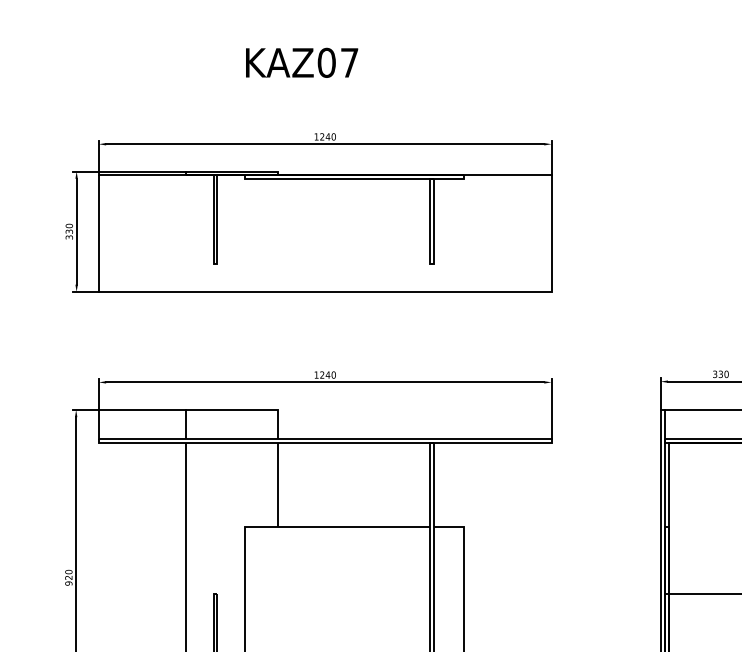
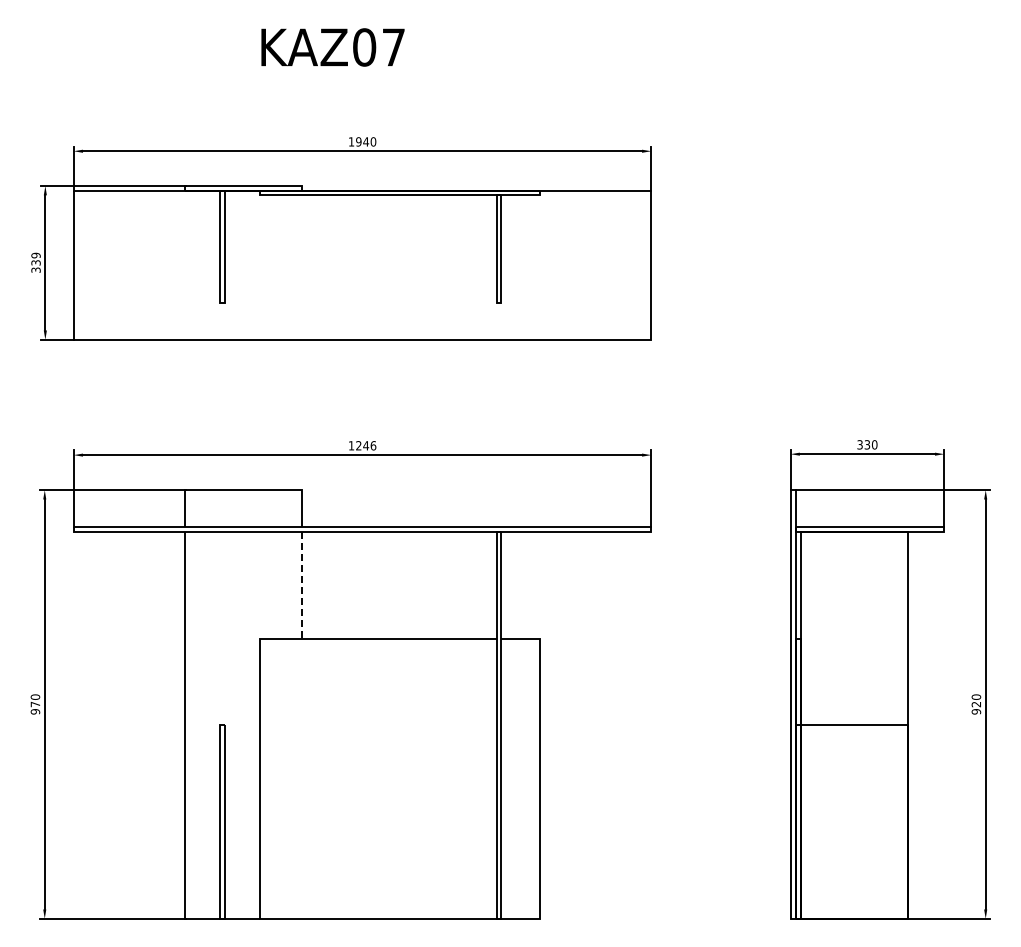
text: (322, 136) -> (358, 141), 1240 -> 1940
text: (69, 225) -> (36, 255), 330 -> 339
text: (333, 374) -> (373, 445), 1240 -> 1246
line: (277, 484) -> (301, 585), solid -> dashed
text: (68, 577) -> (35, 704), 920 -> 970

